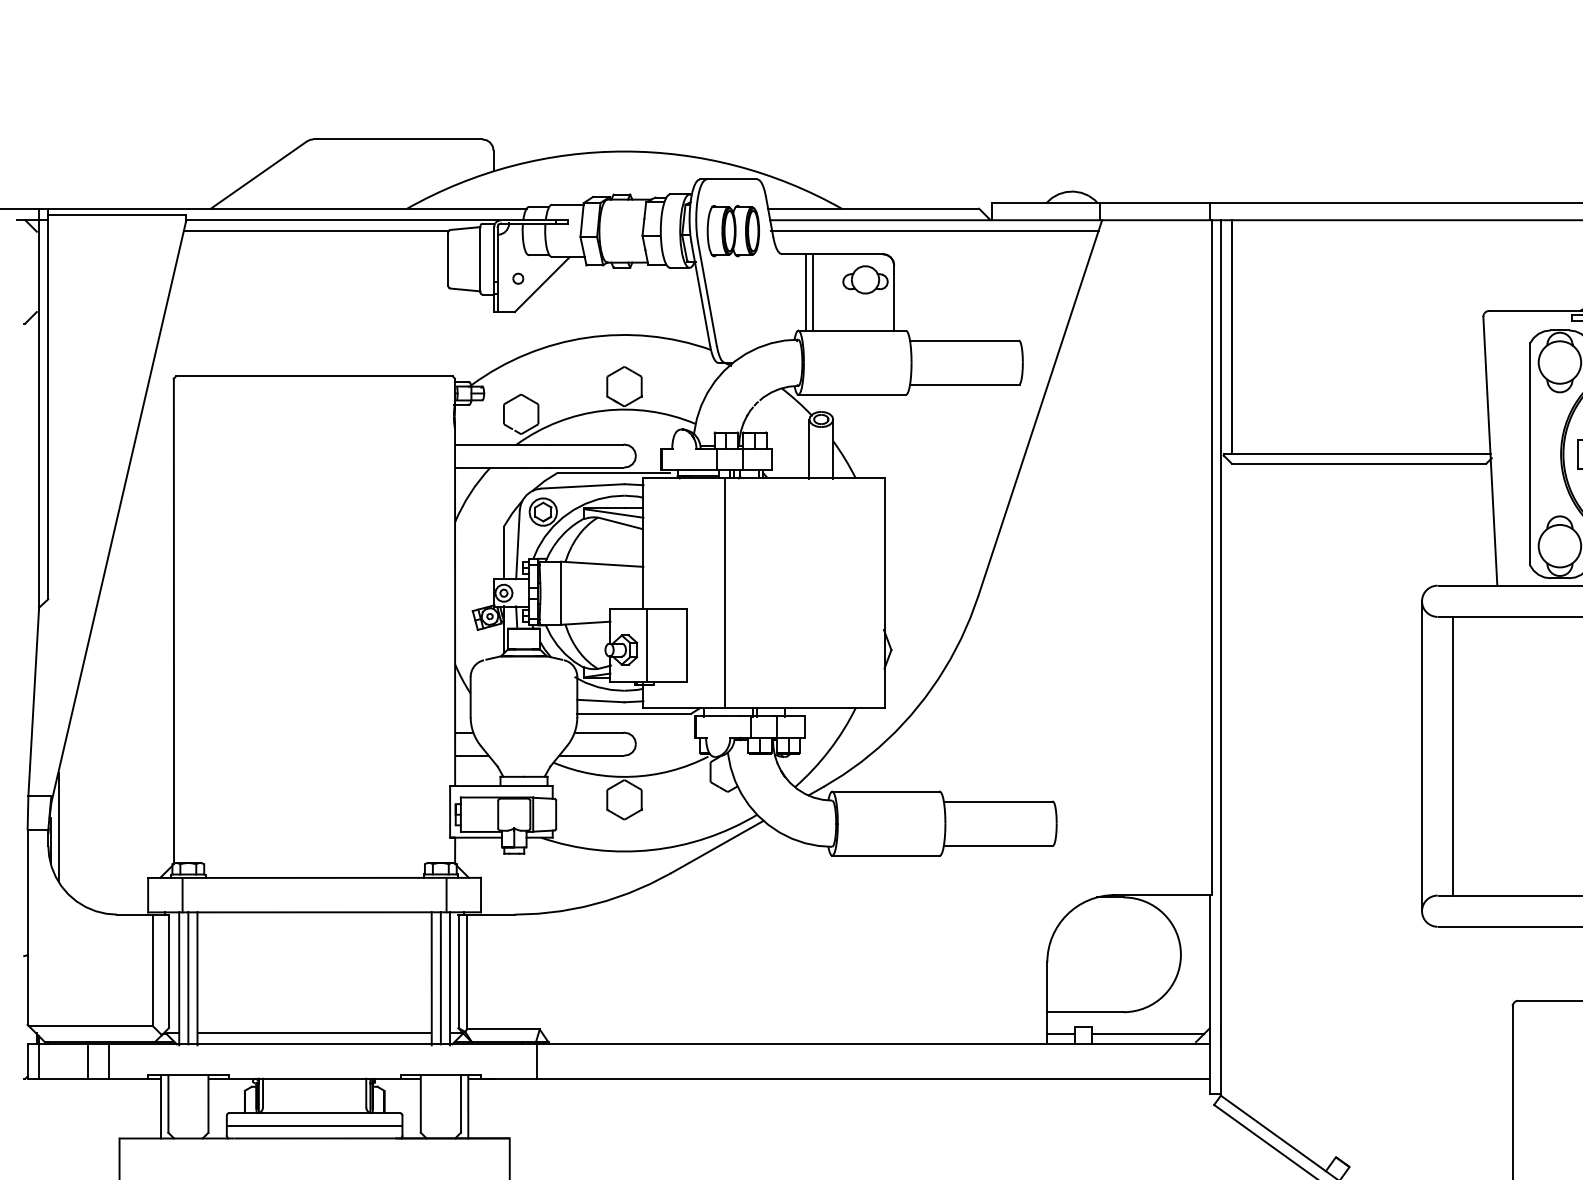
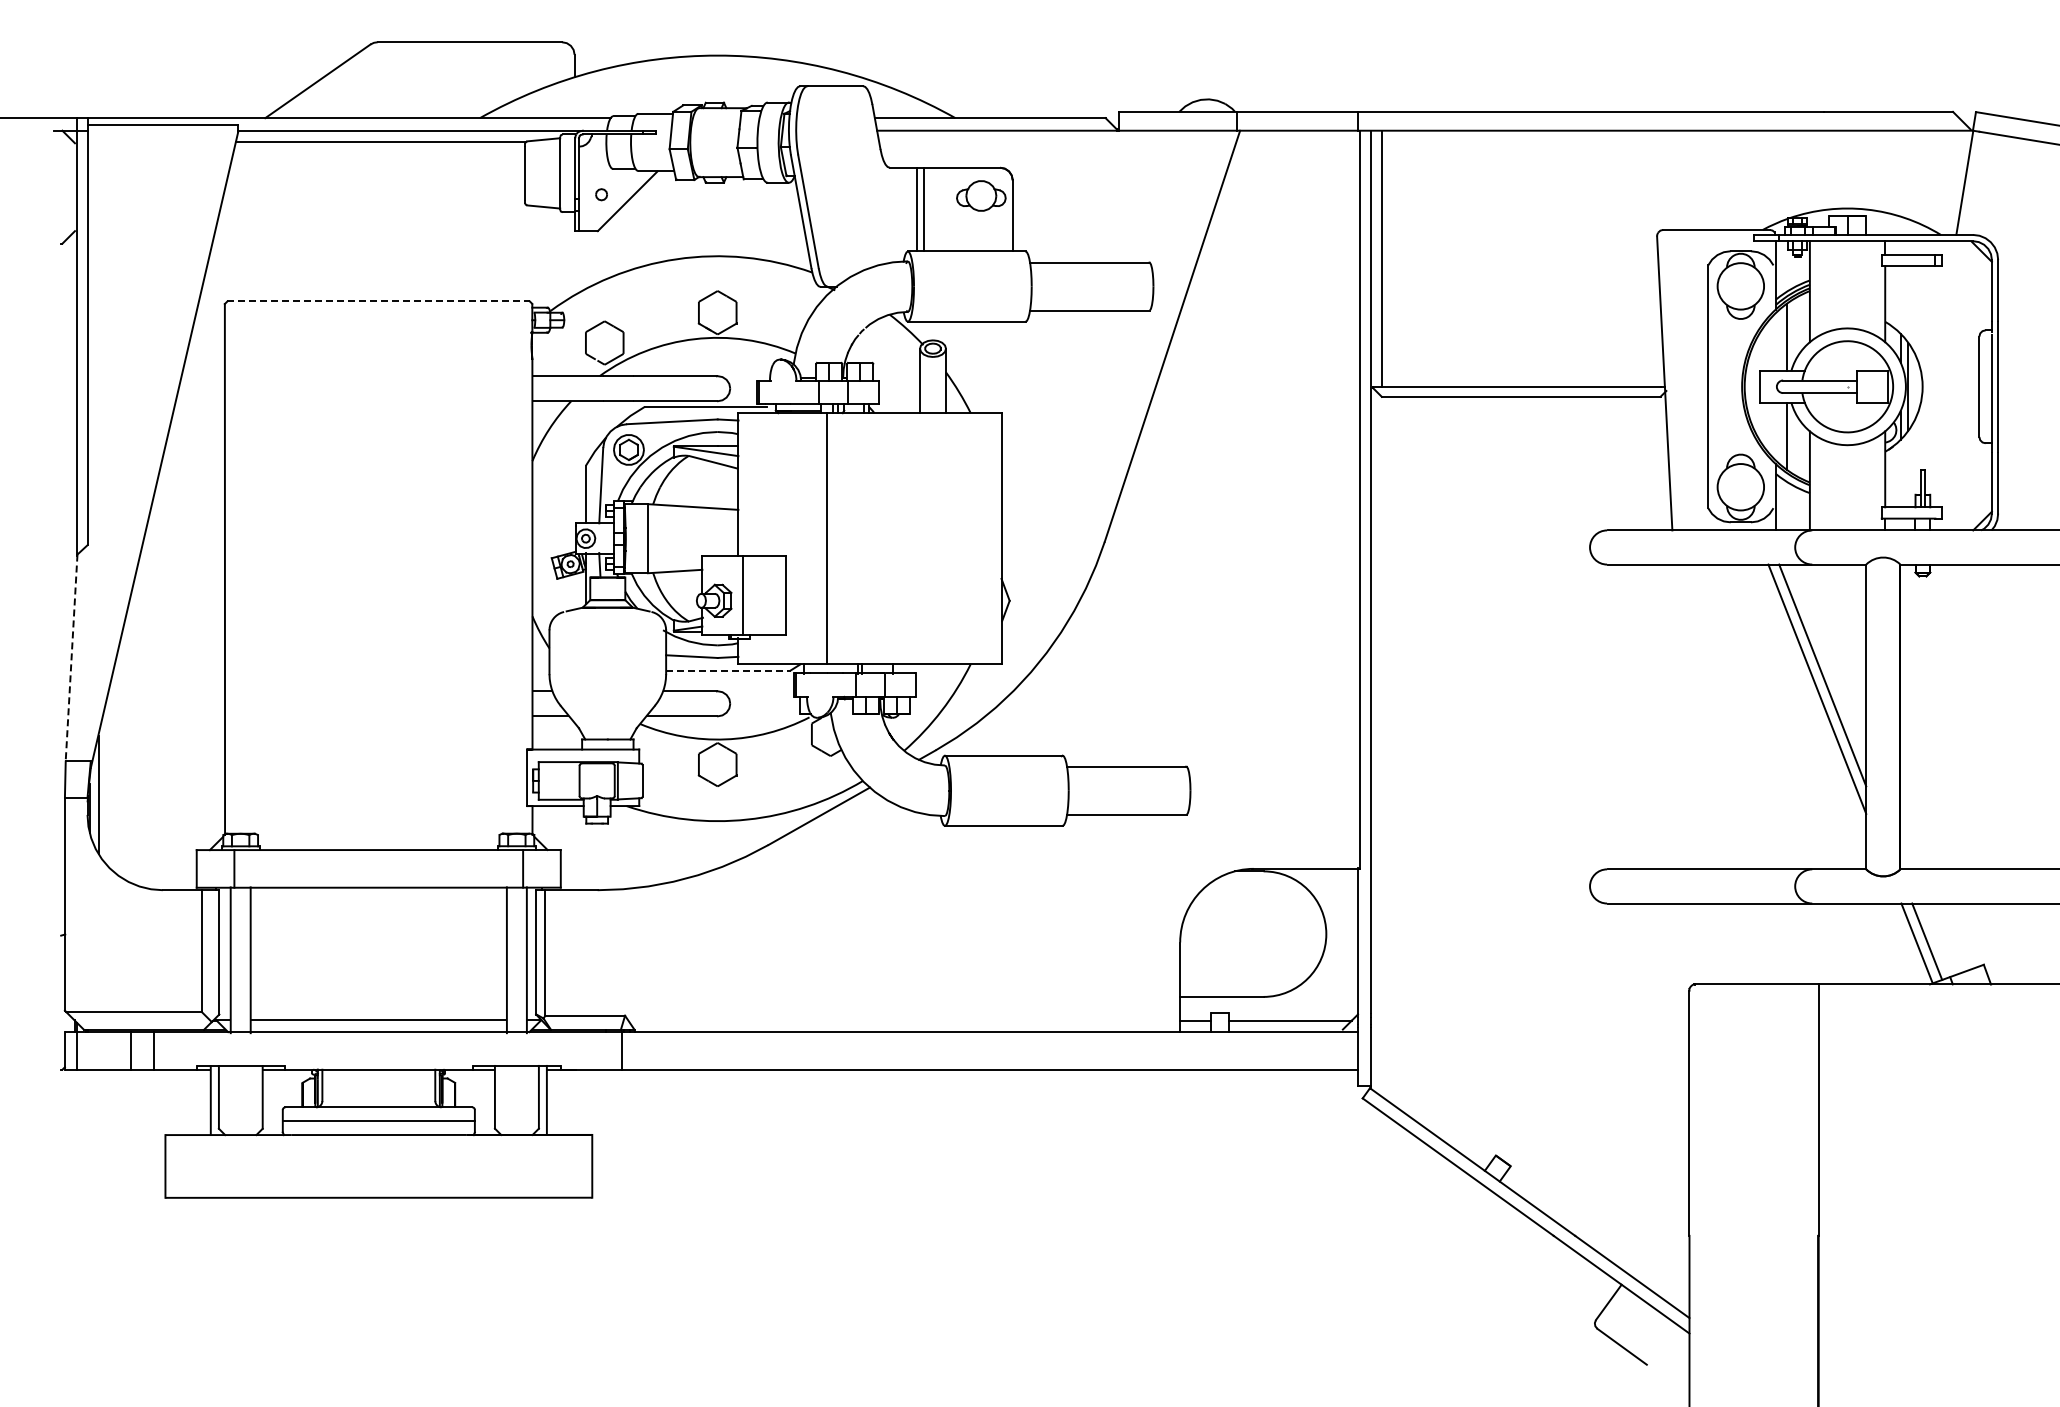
part: (733, 231) -> (836, 142), removed
line: (935, 231) -> (1057, 142), removed
line: (315, 376) -> (379, 301), solid -> dashed
line: (33, 702) -> (71, 658), solid -> dashed
line: (634, 713) -> (728, 670), solid -> dashed
line: (1422, 755) -> (1590, 716), removed
line: (1453, 755) -> (1624, 716), removed
line: (188, 977) -> (240, 959), removed
line: (440, 977) -> (516, 959), removed

